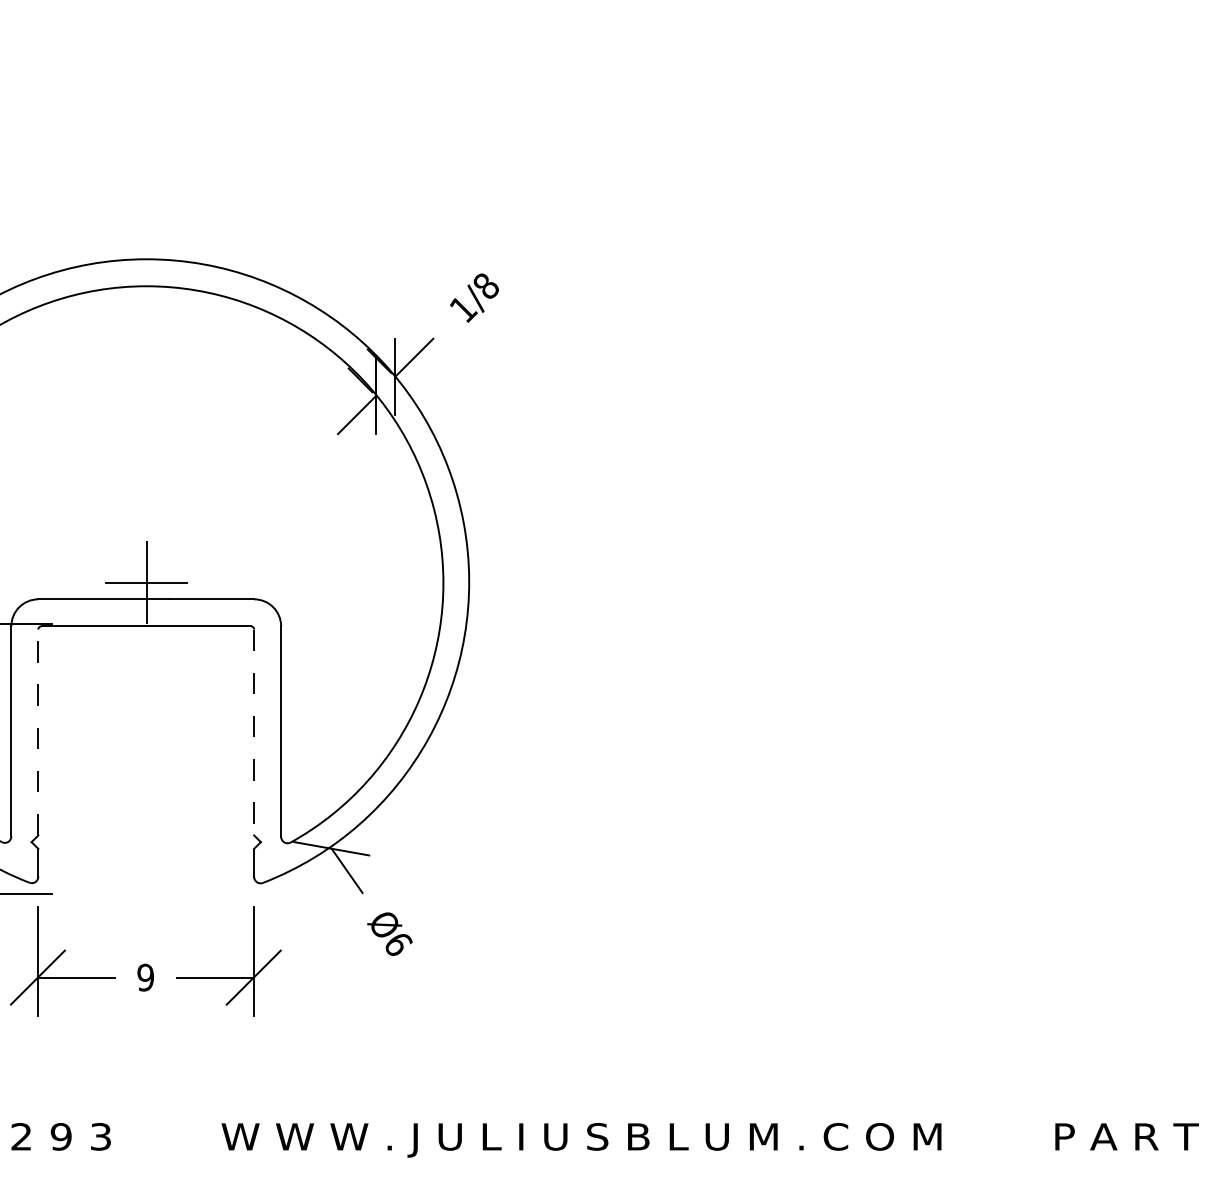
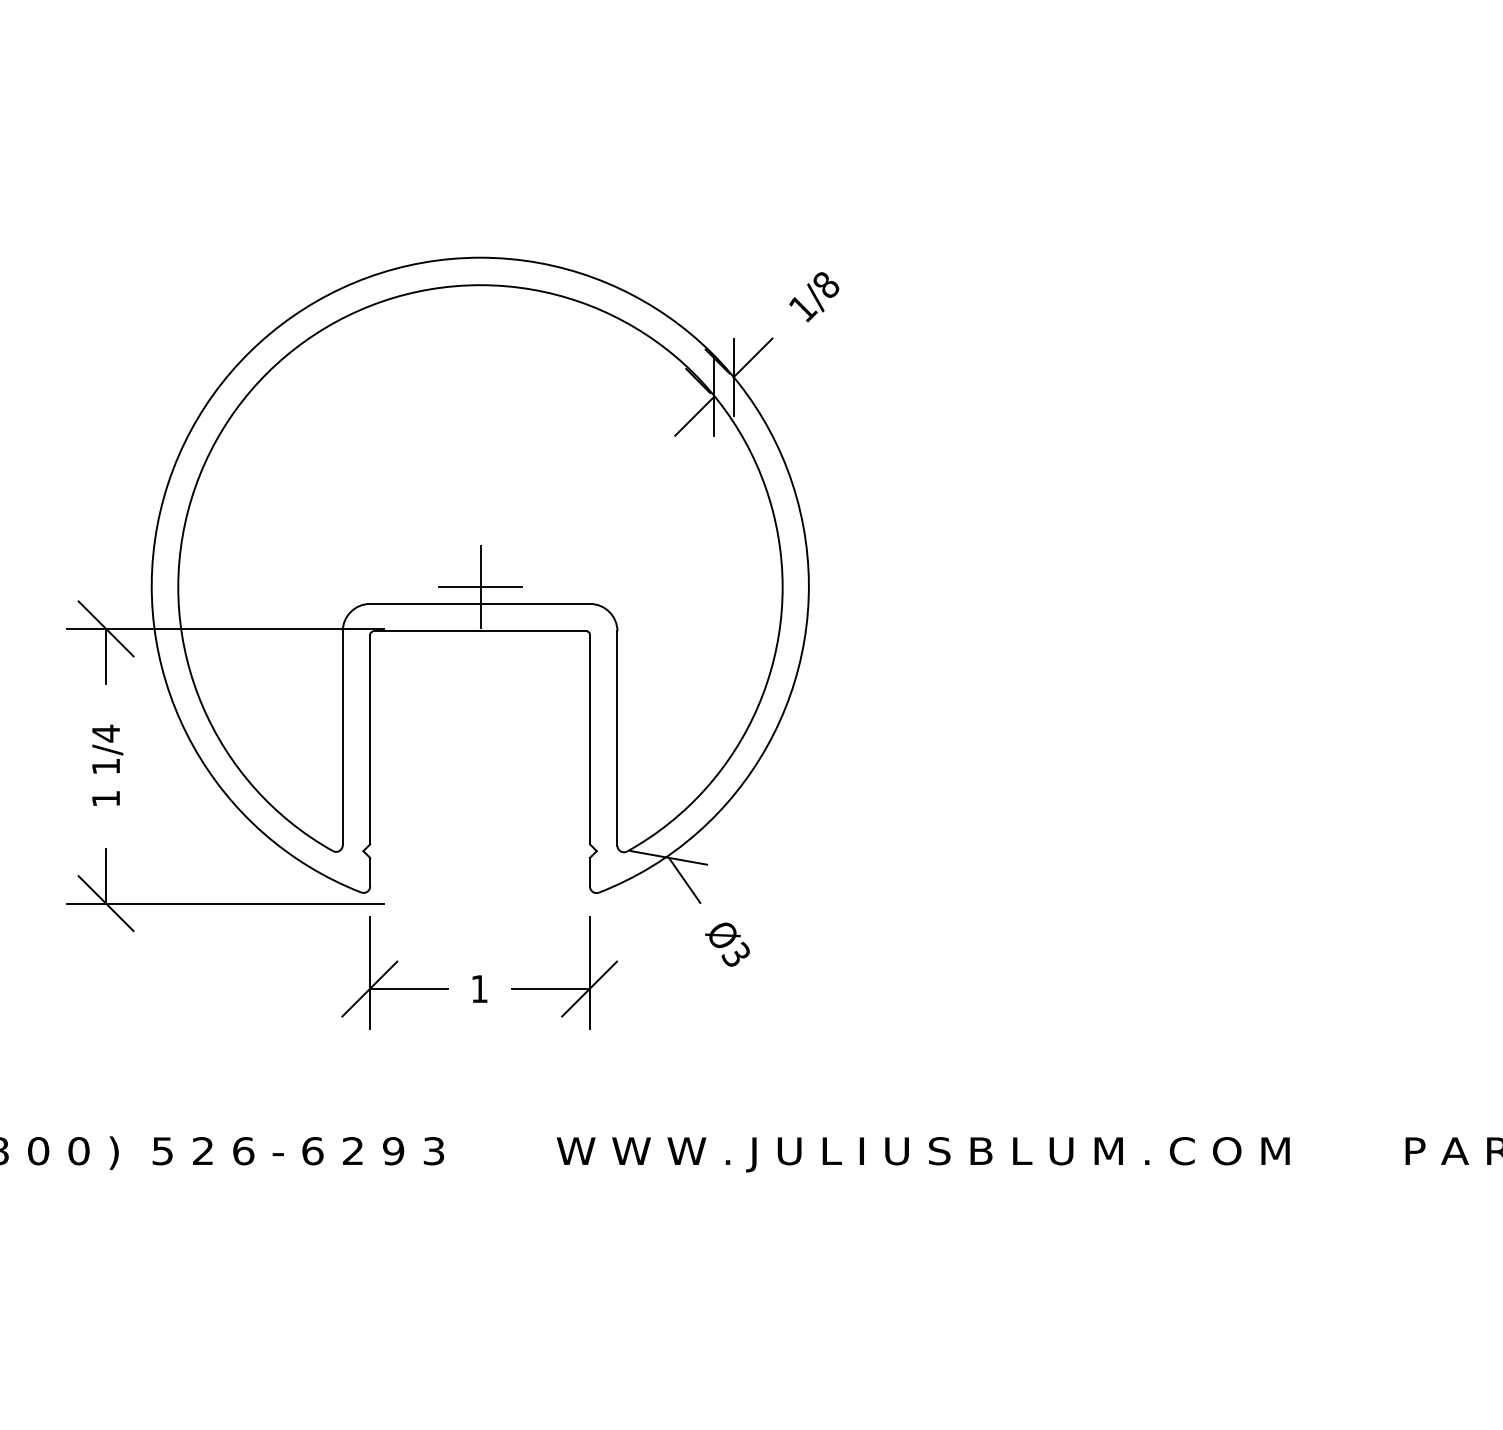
line: (38, 732) -> (370, 739), dashed -> solid
line: (253, 732) -> (589, 739), dashed -> solid
text: (398, 943) -> (736, 954), Ø6 -> Ø3
text: (145, 977) -> (479, 988), 9 -> 1

